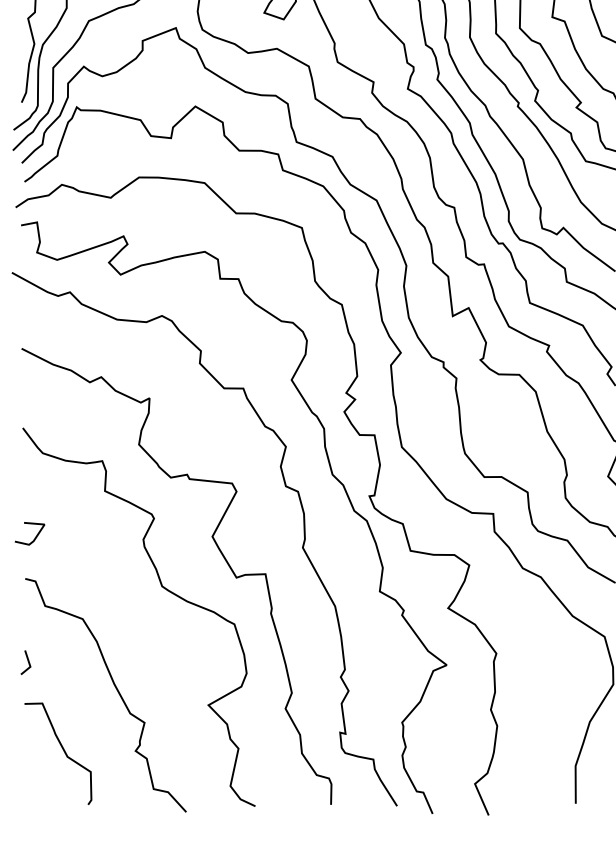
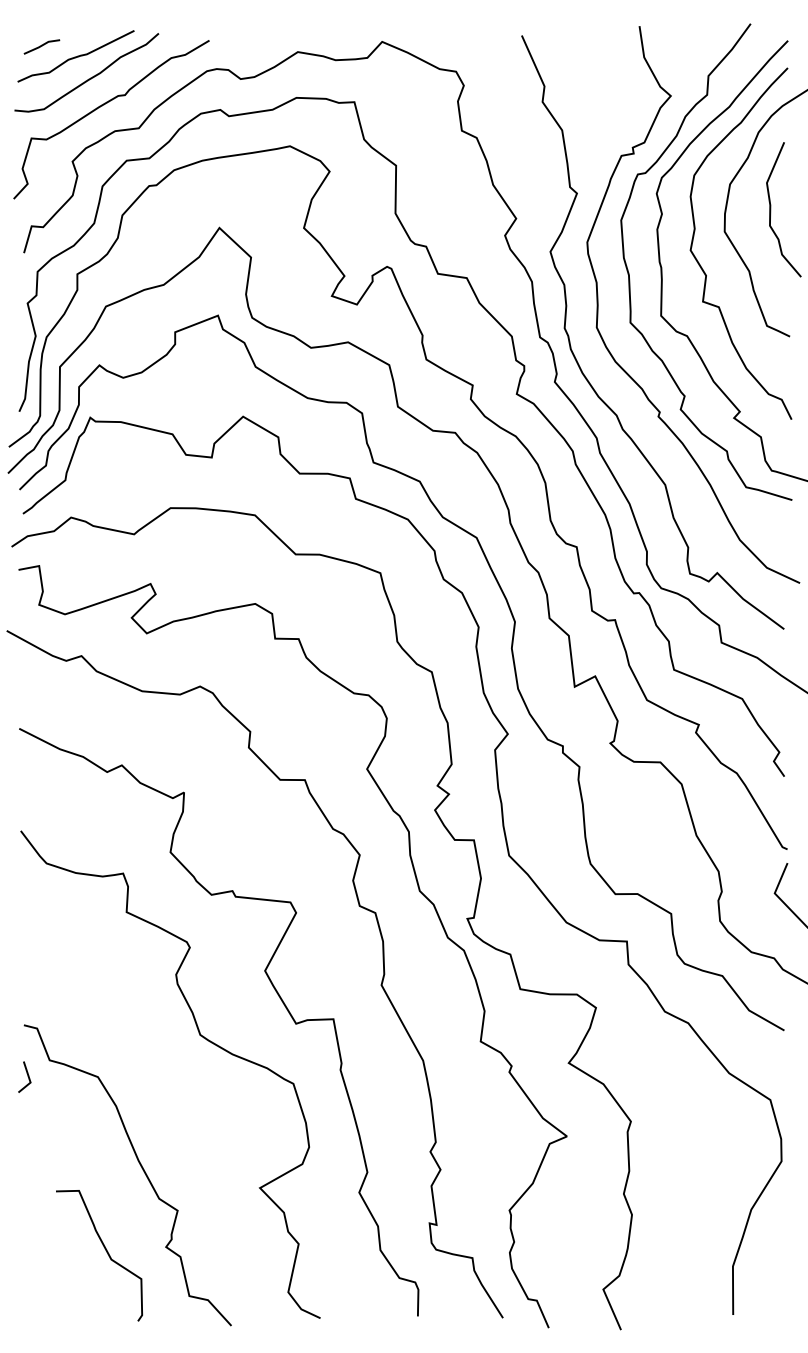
line: (34, 538) -> (35, 973), removed
line: (28, 662) -> (27, 1076), moved
curve: (63, 751) -> (106, 1252), moved

